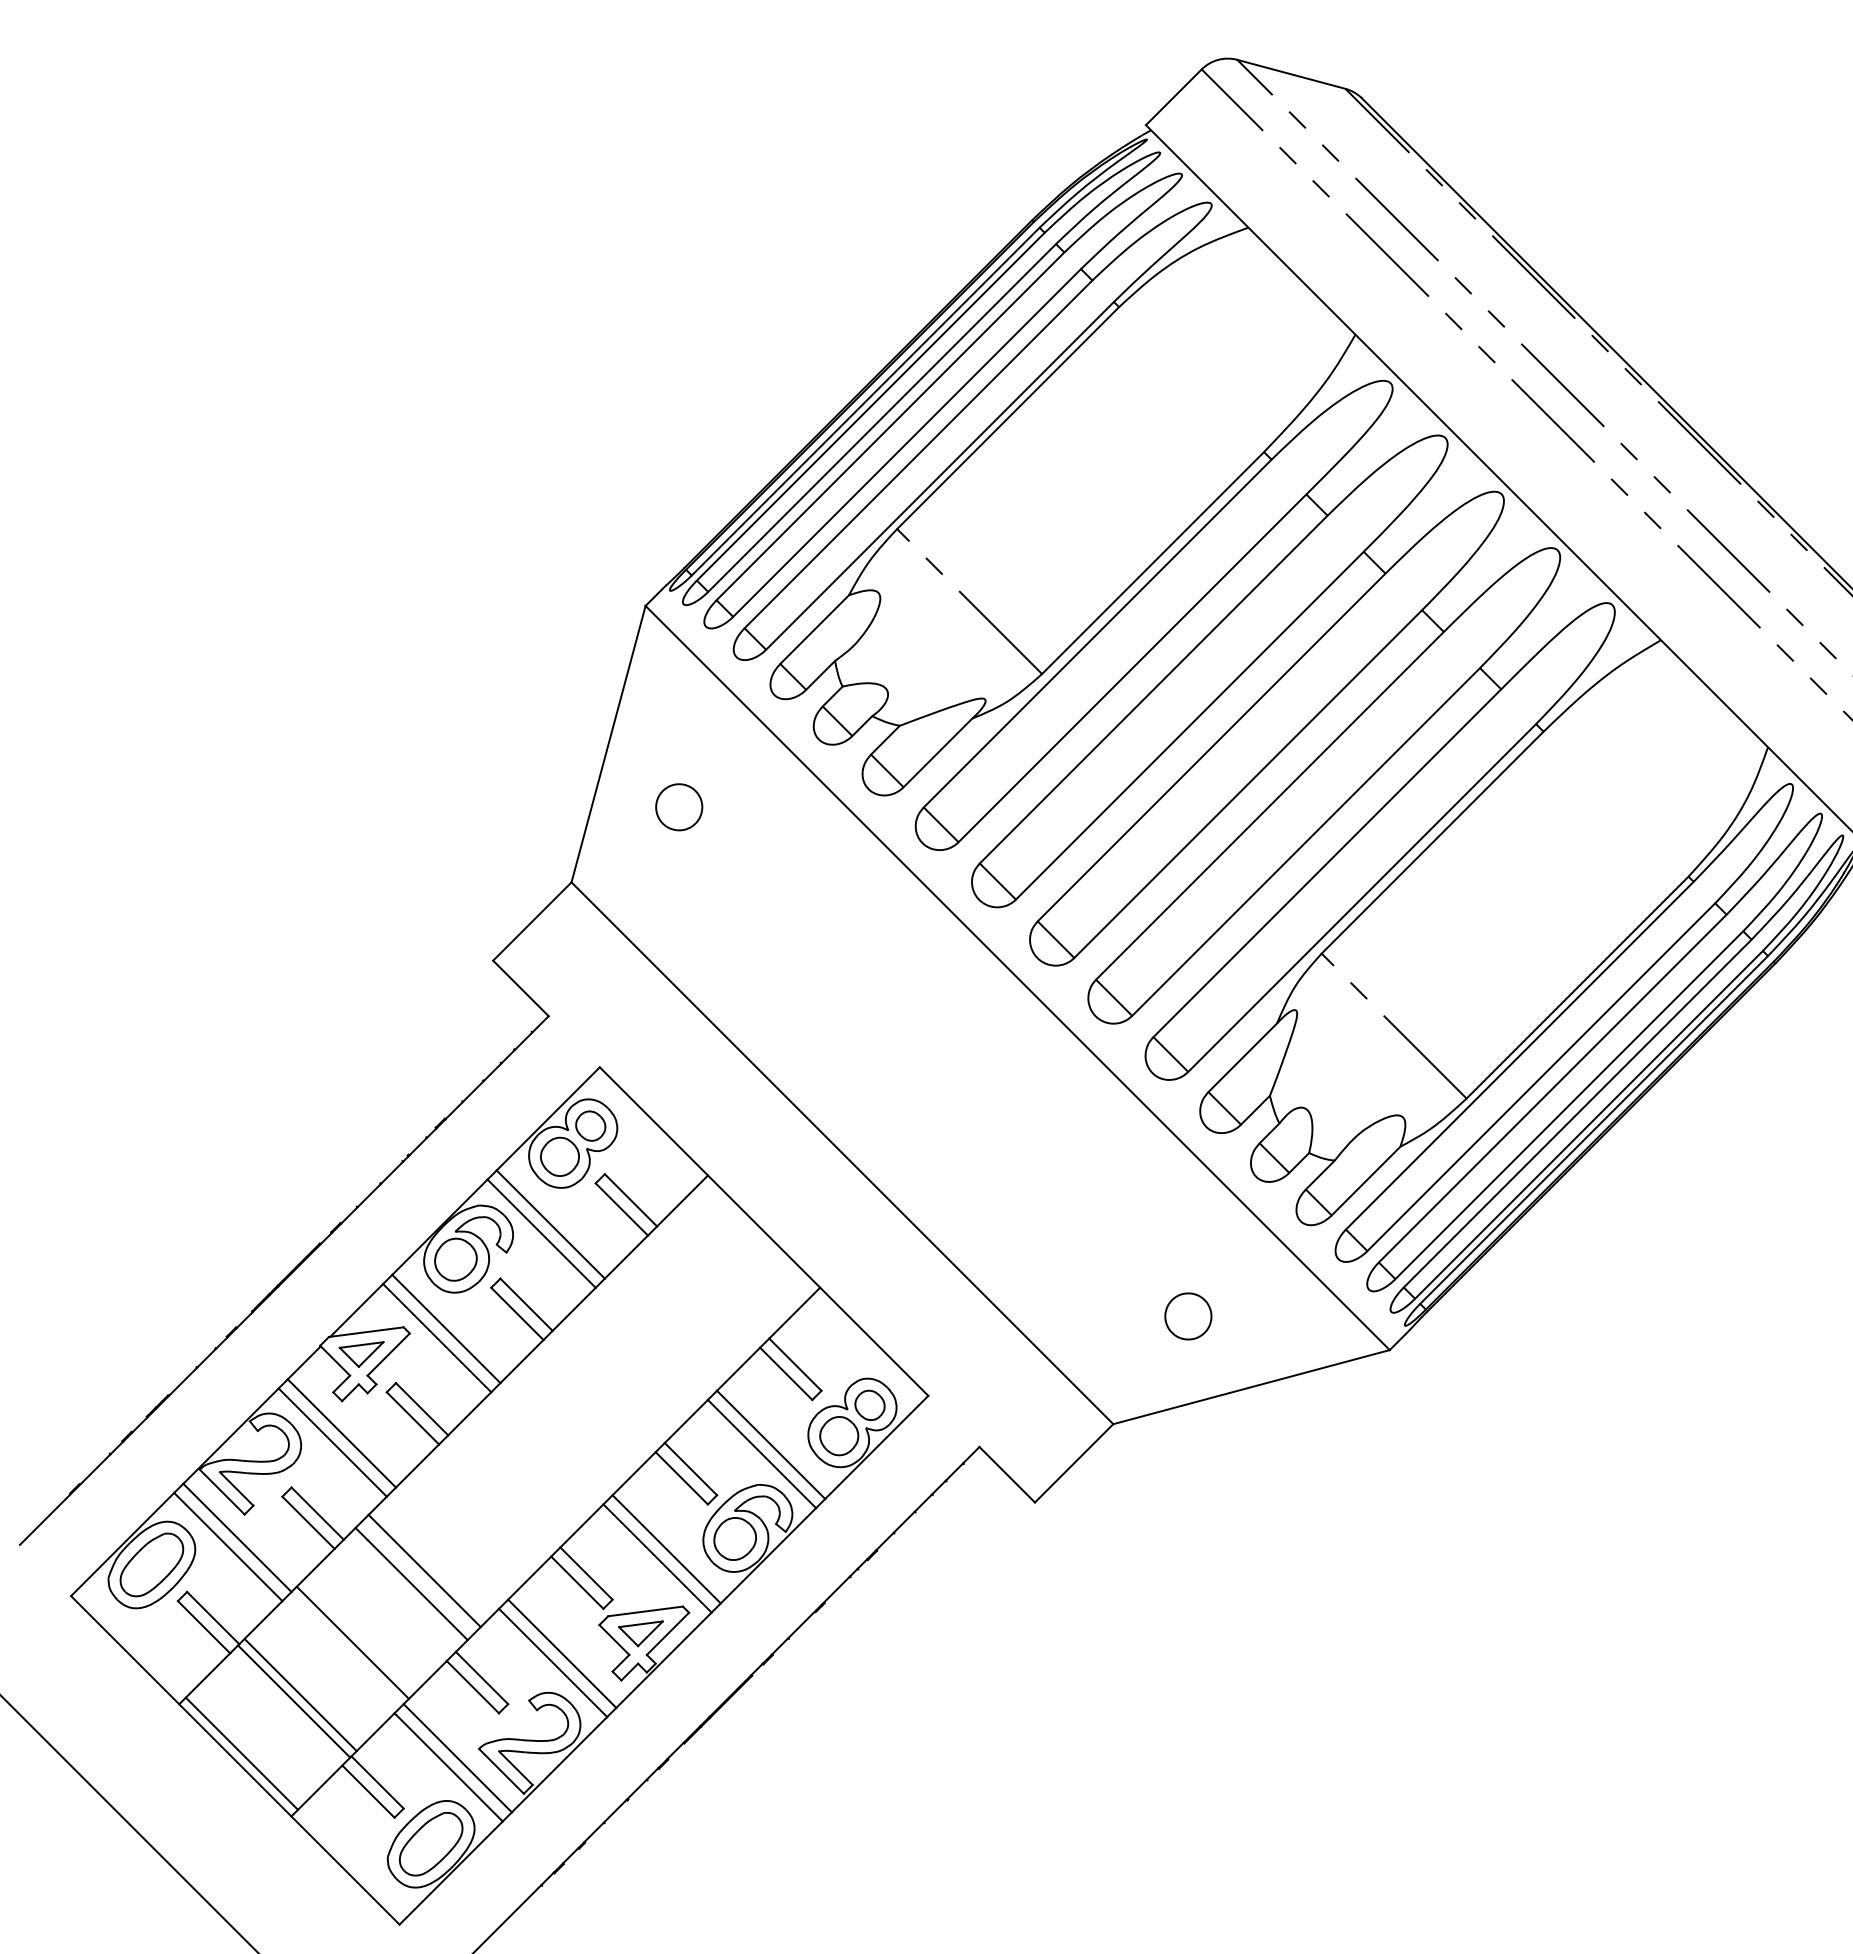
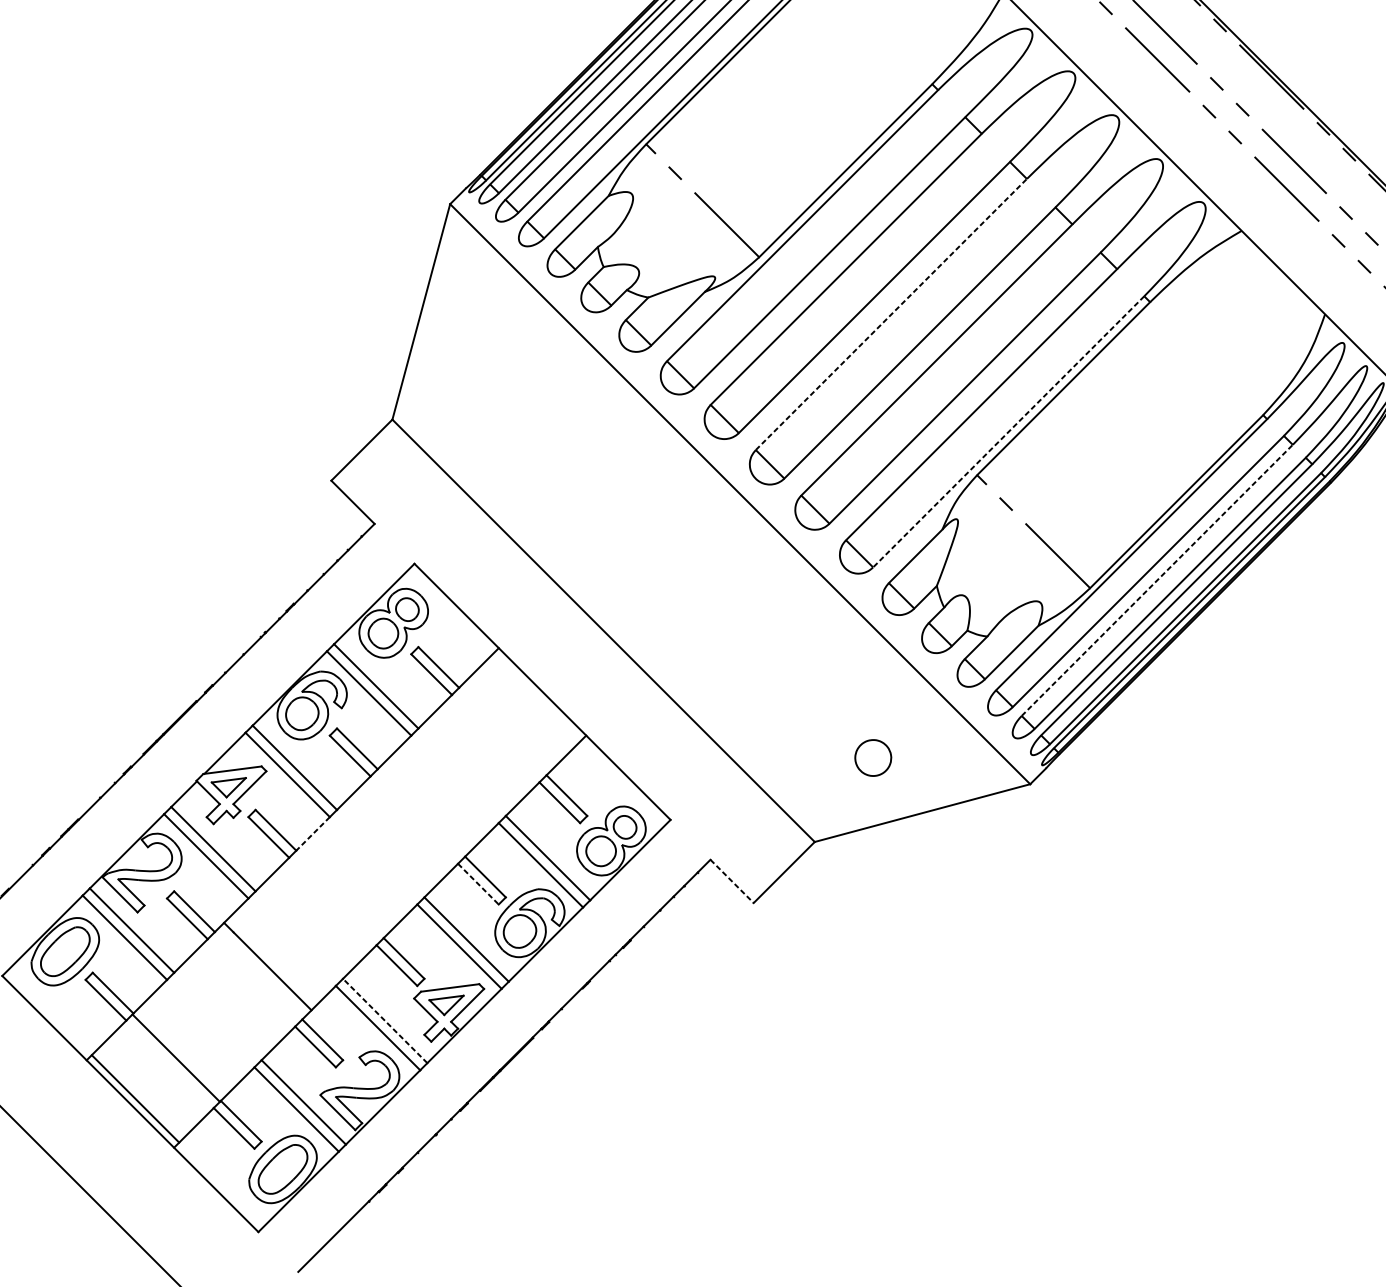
line: (1211, 747) -> (891, 314), solid -> dashed
part: (679, 807) -> (476, 361), removed
line: (1362, 898) -> (1009, 432), solid -> dashed
line: (1552, 1088) -> (1157, 580), solid -> dashed
line: (469, 1414) -> (312, 834), solid -> dashed
line: (1007, 1475) -> (732, 881), solid -> dashed
line: (681, 1478) -> (478, 884), solid -> dashed
line: (424, 1570) -> (277, 956), removed
line: (352, 1642) -> (221, 1012), removed
line: (561, 1653) -> (384, 1020), solid -> dashed
line: (300, 1694) -> (181, 1052), removed

